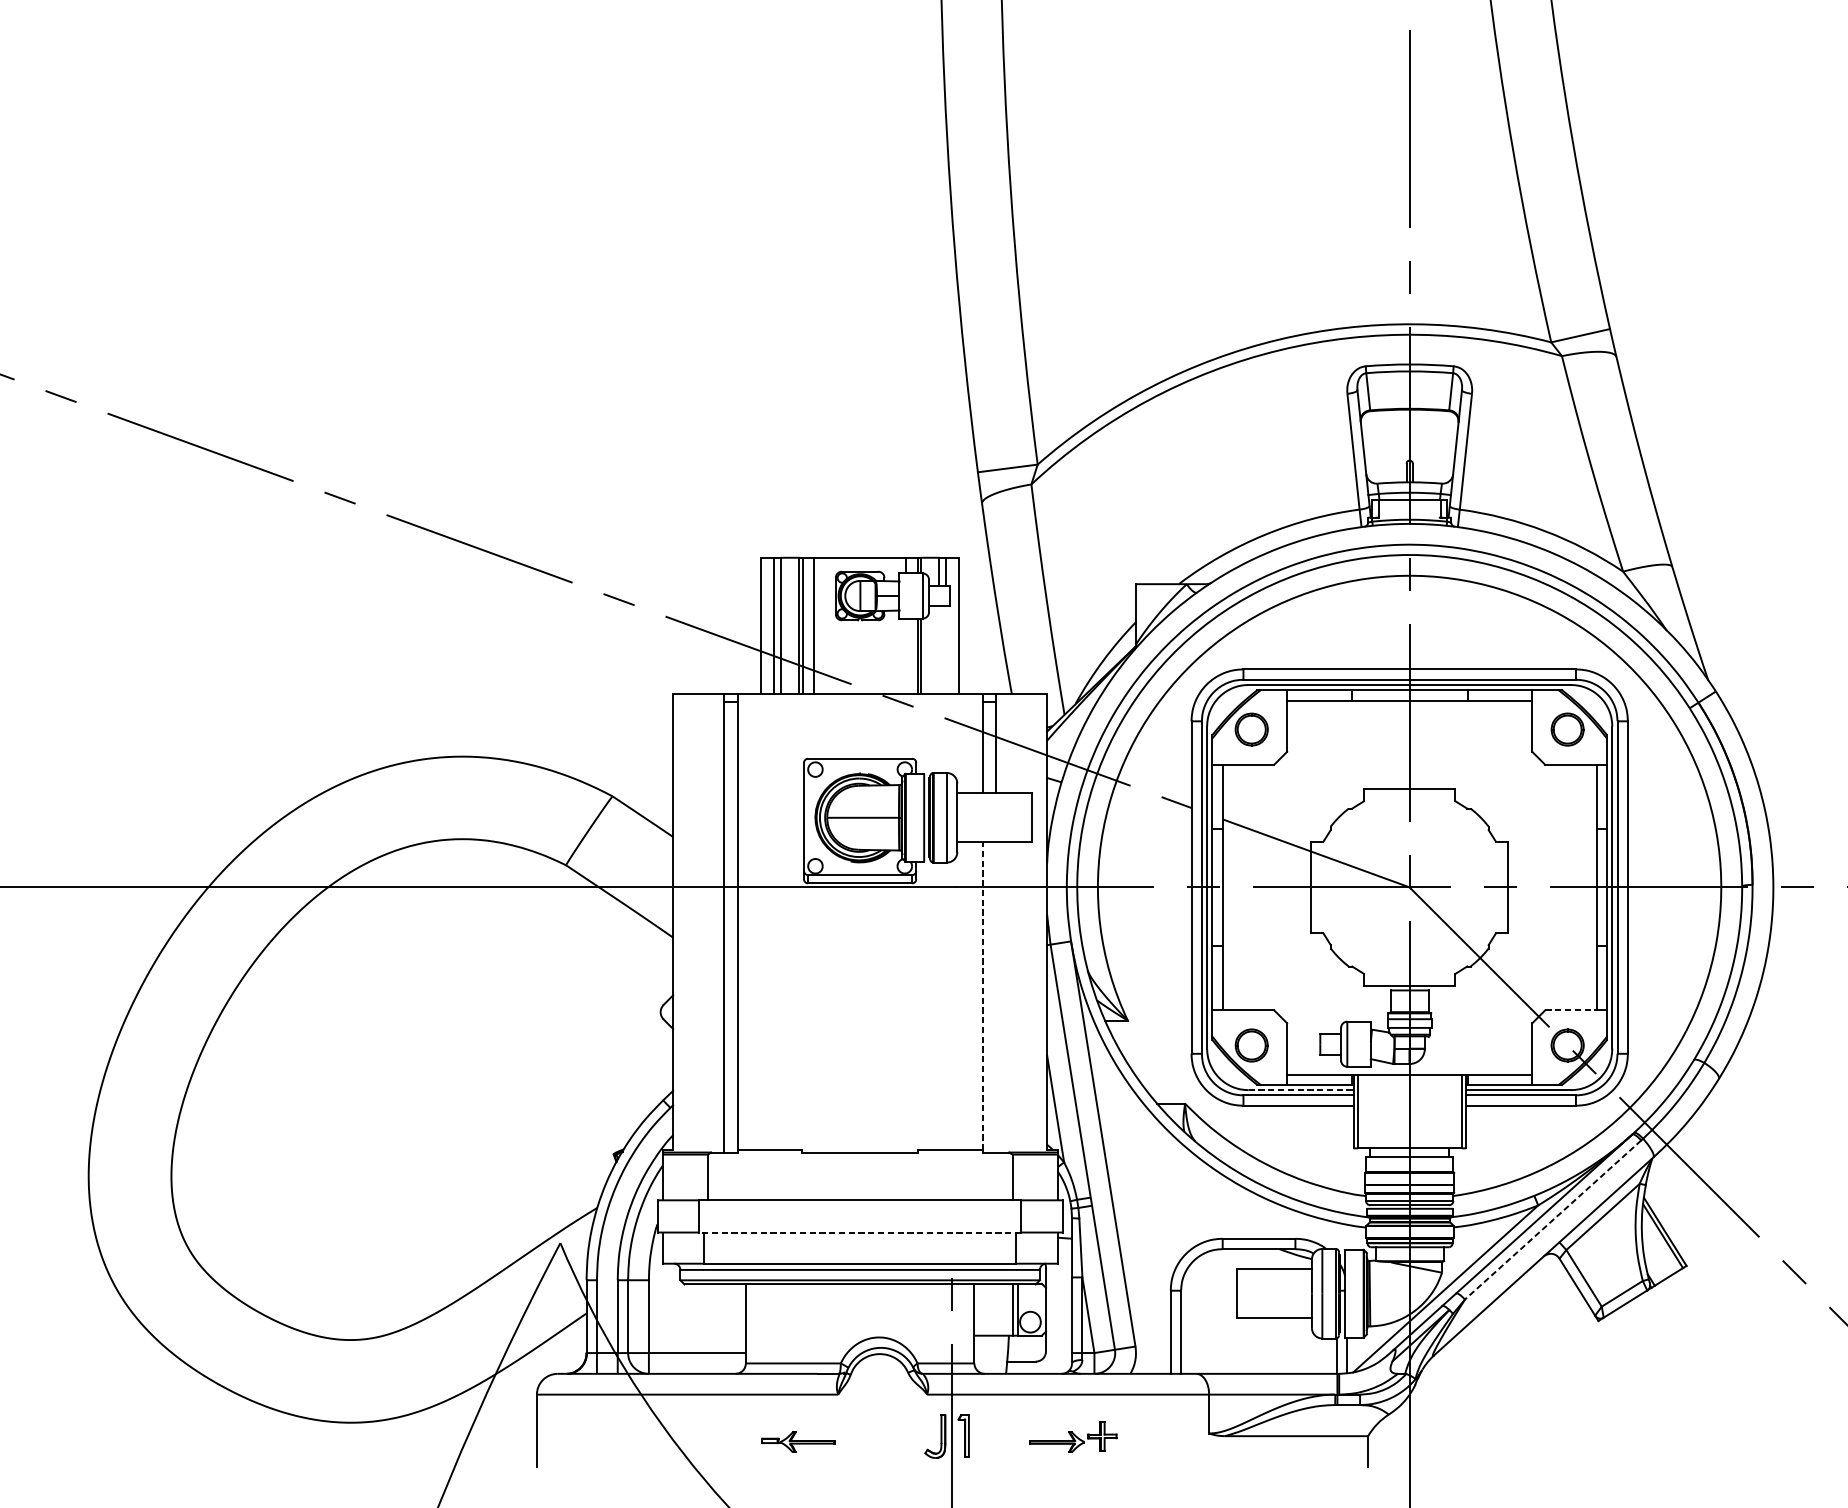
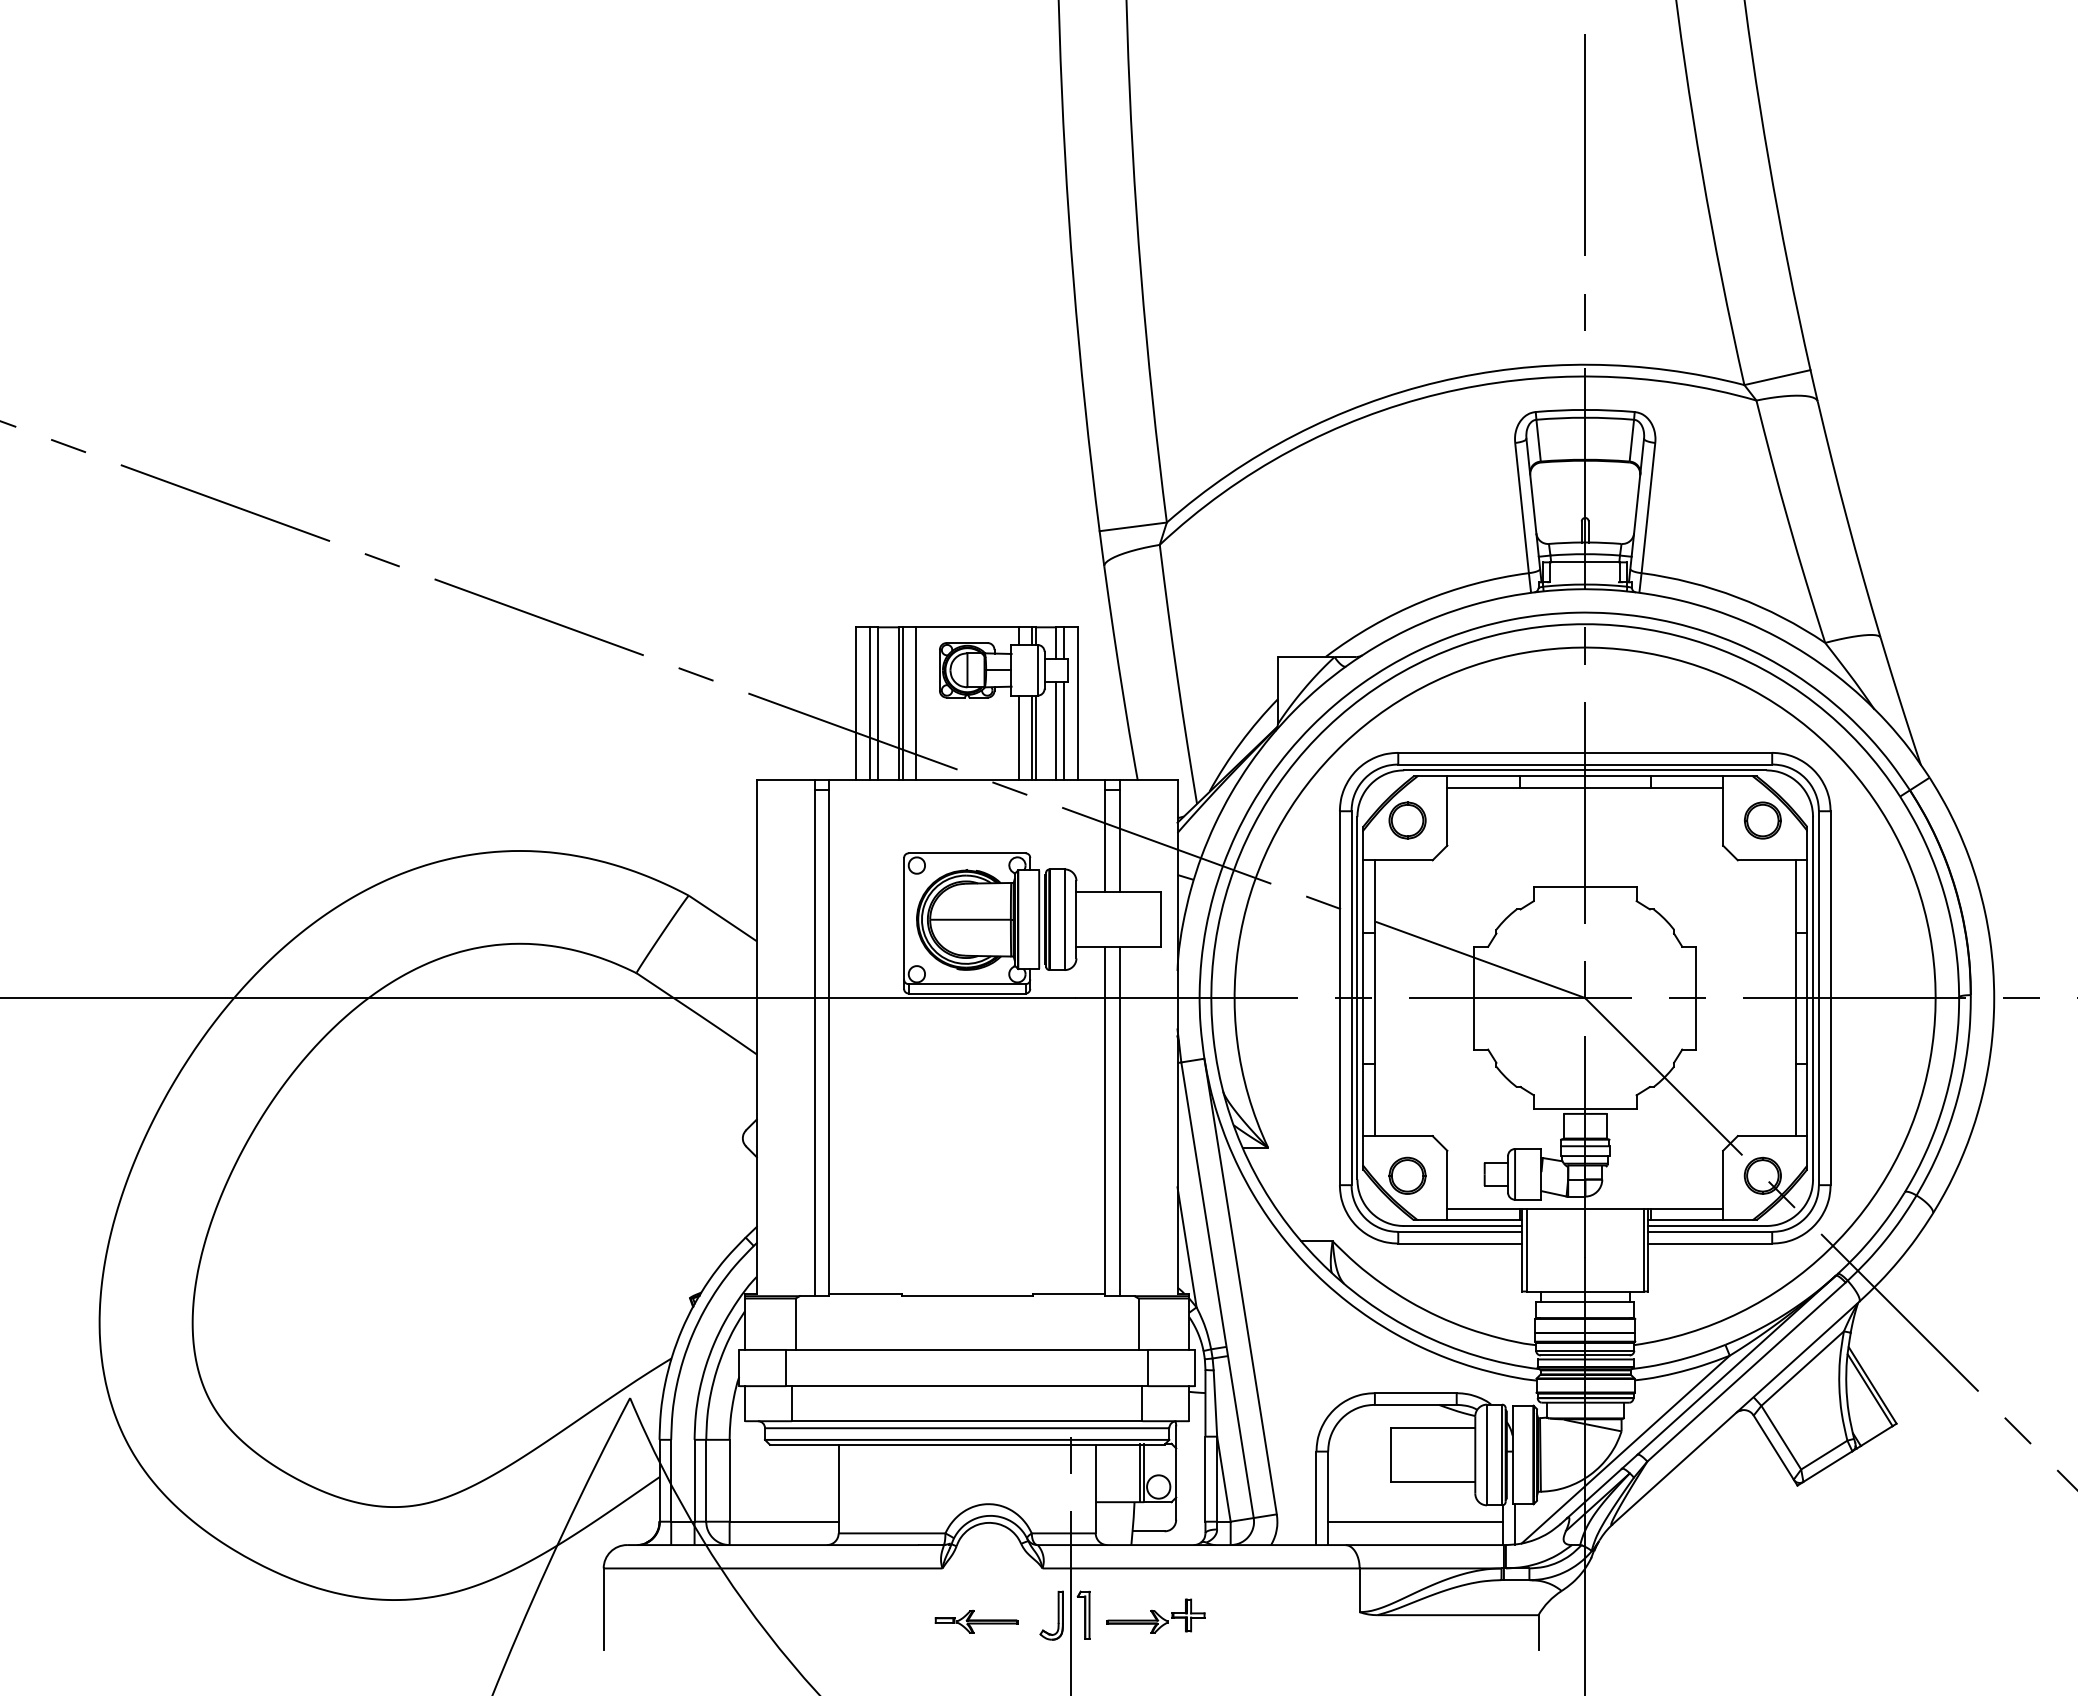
line: (938, 650) -> (1055, 731), added
line: (946, 650) -> (1064, 731), added
line: (905, 655) -> (1018, 737), added
line: (983, 996) -> (1105, 1120), dashed -> solid
line: (995, 997) -> (1119, 1121), added
line: (1570, 1010) -> (1766, 1136), dashed -> solid
line: (1301, 1090) -> (1463, 1226), dashed -> solid
line: (1553, 1220) -> (1746, 1372), dashed -> solid
line: (859, 1232) -> (966, 1386), dashed -> solid
line: (1258, 1352) -> (1415, 1521), added
part: (1072, 1436) -> (1155, 1615), moved
part: (798, 1441) -> (976, 1621), moved

